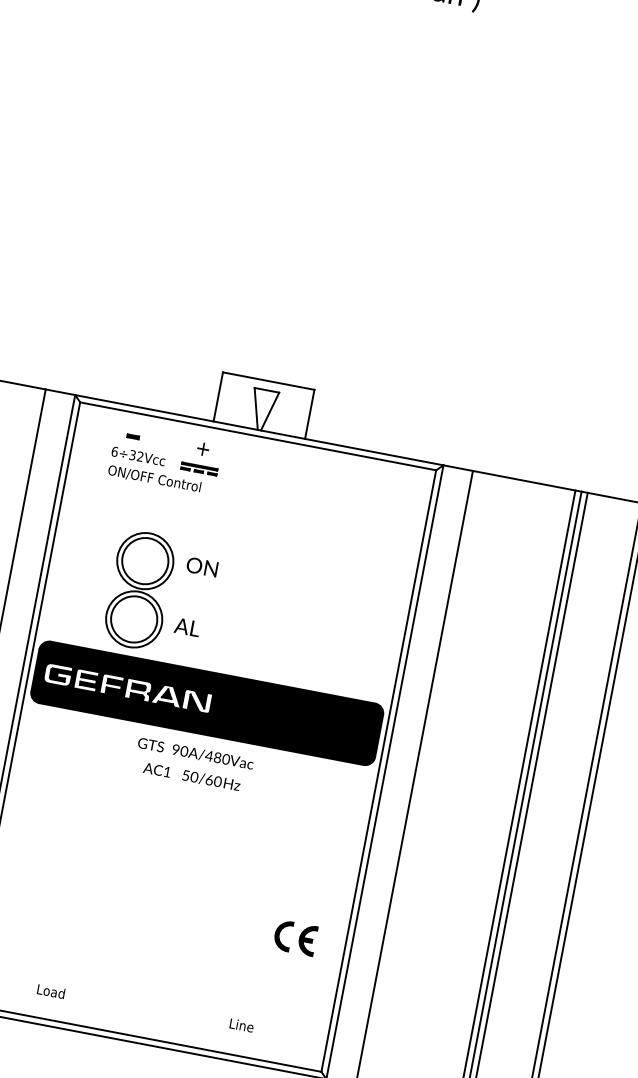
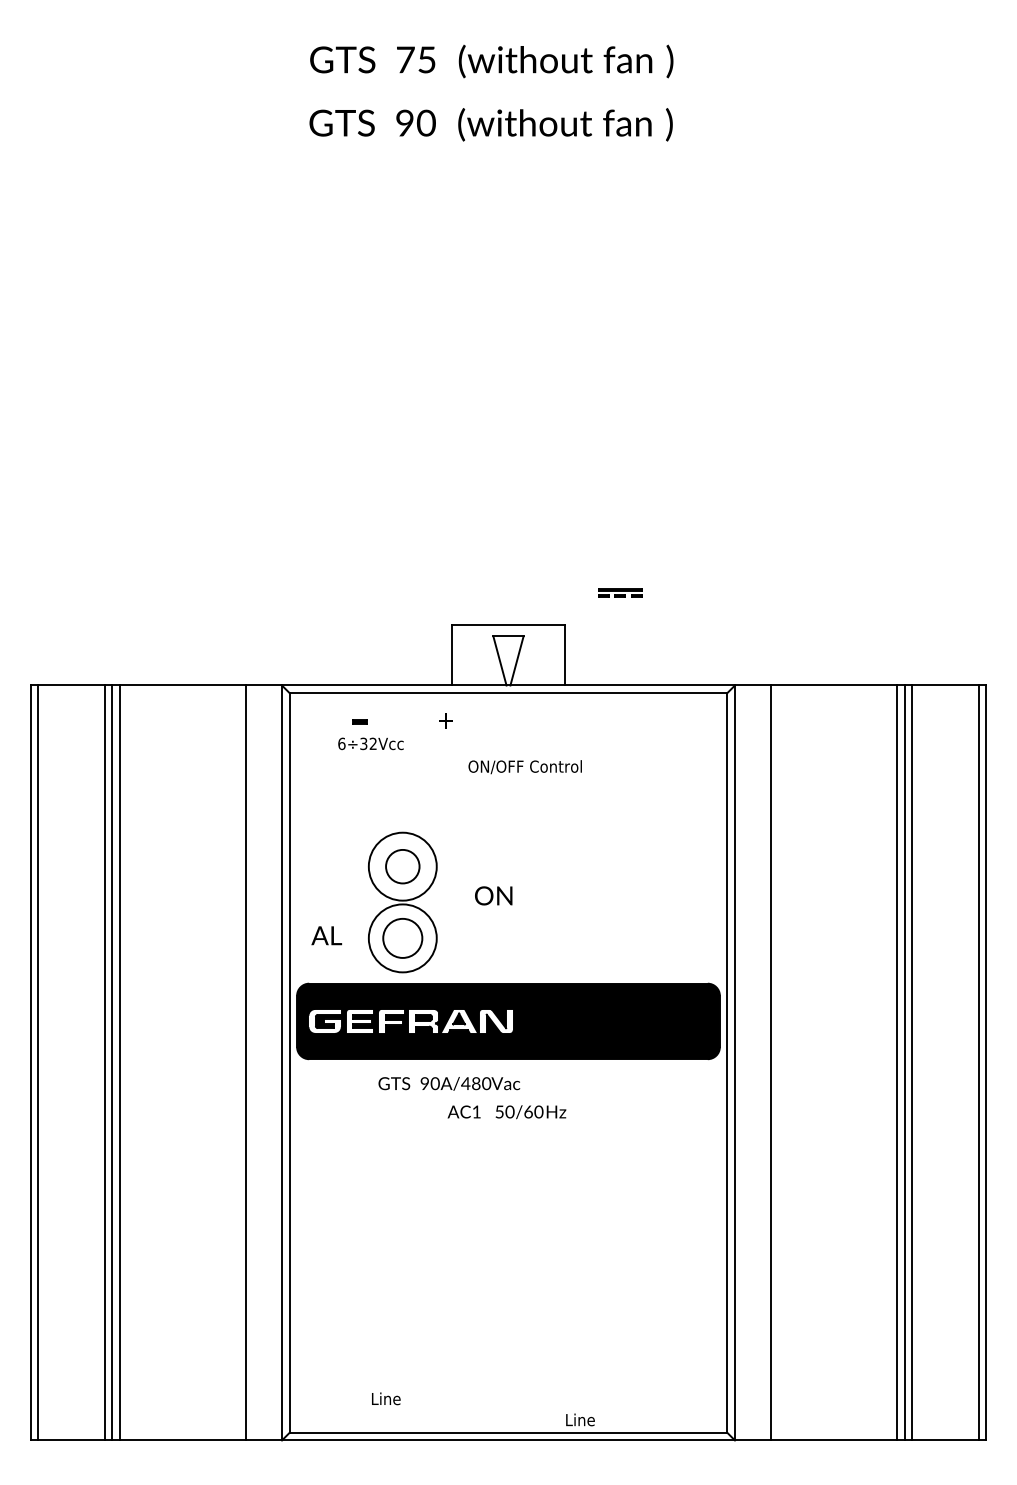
part: (199, 468) -> (620, 592), moved
text: (153, 479) -> (524, 767), moved
circle: (145, 560) -> (402, 866), size x0.6
text: (202, 566) -> (493, 895), moved
circle: (133, 619) -> (402, 938), size x0.7
text: (187, 627) -> (326, 935), moved
text: (196, 753) -> (449, 1083), moved
part: (294, 937) -> (665, 1279), removed
text: (54, 991) -> (392, 1398), Load -> Line
text: (241, 1025) -> (580, 1419), moved

